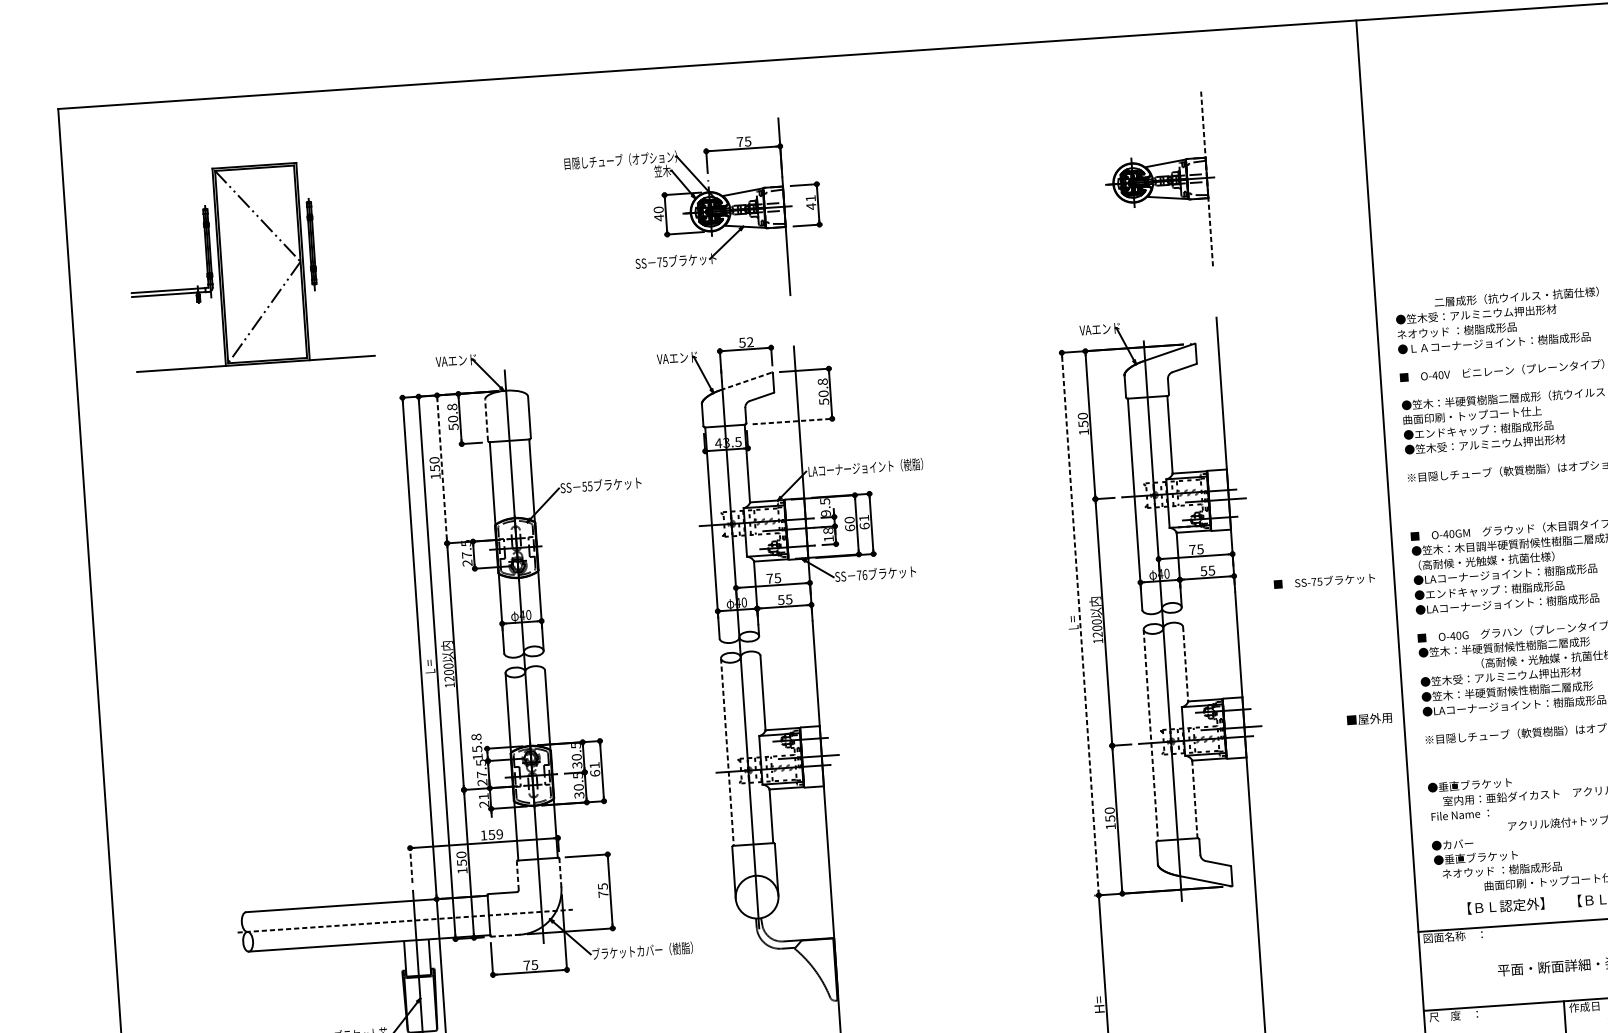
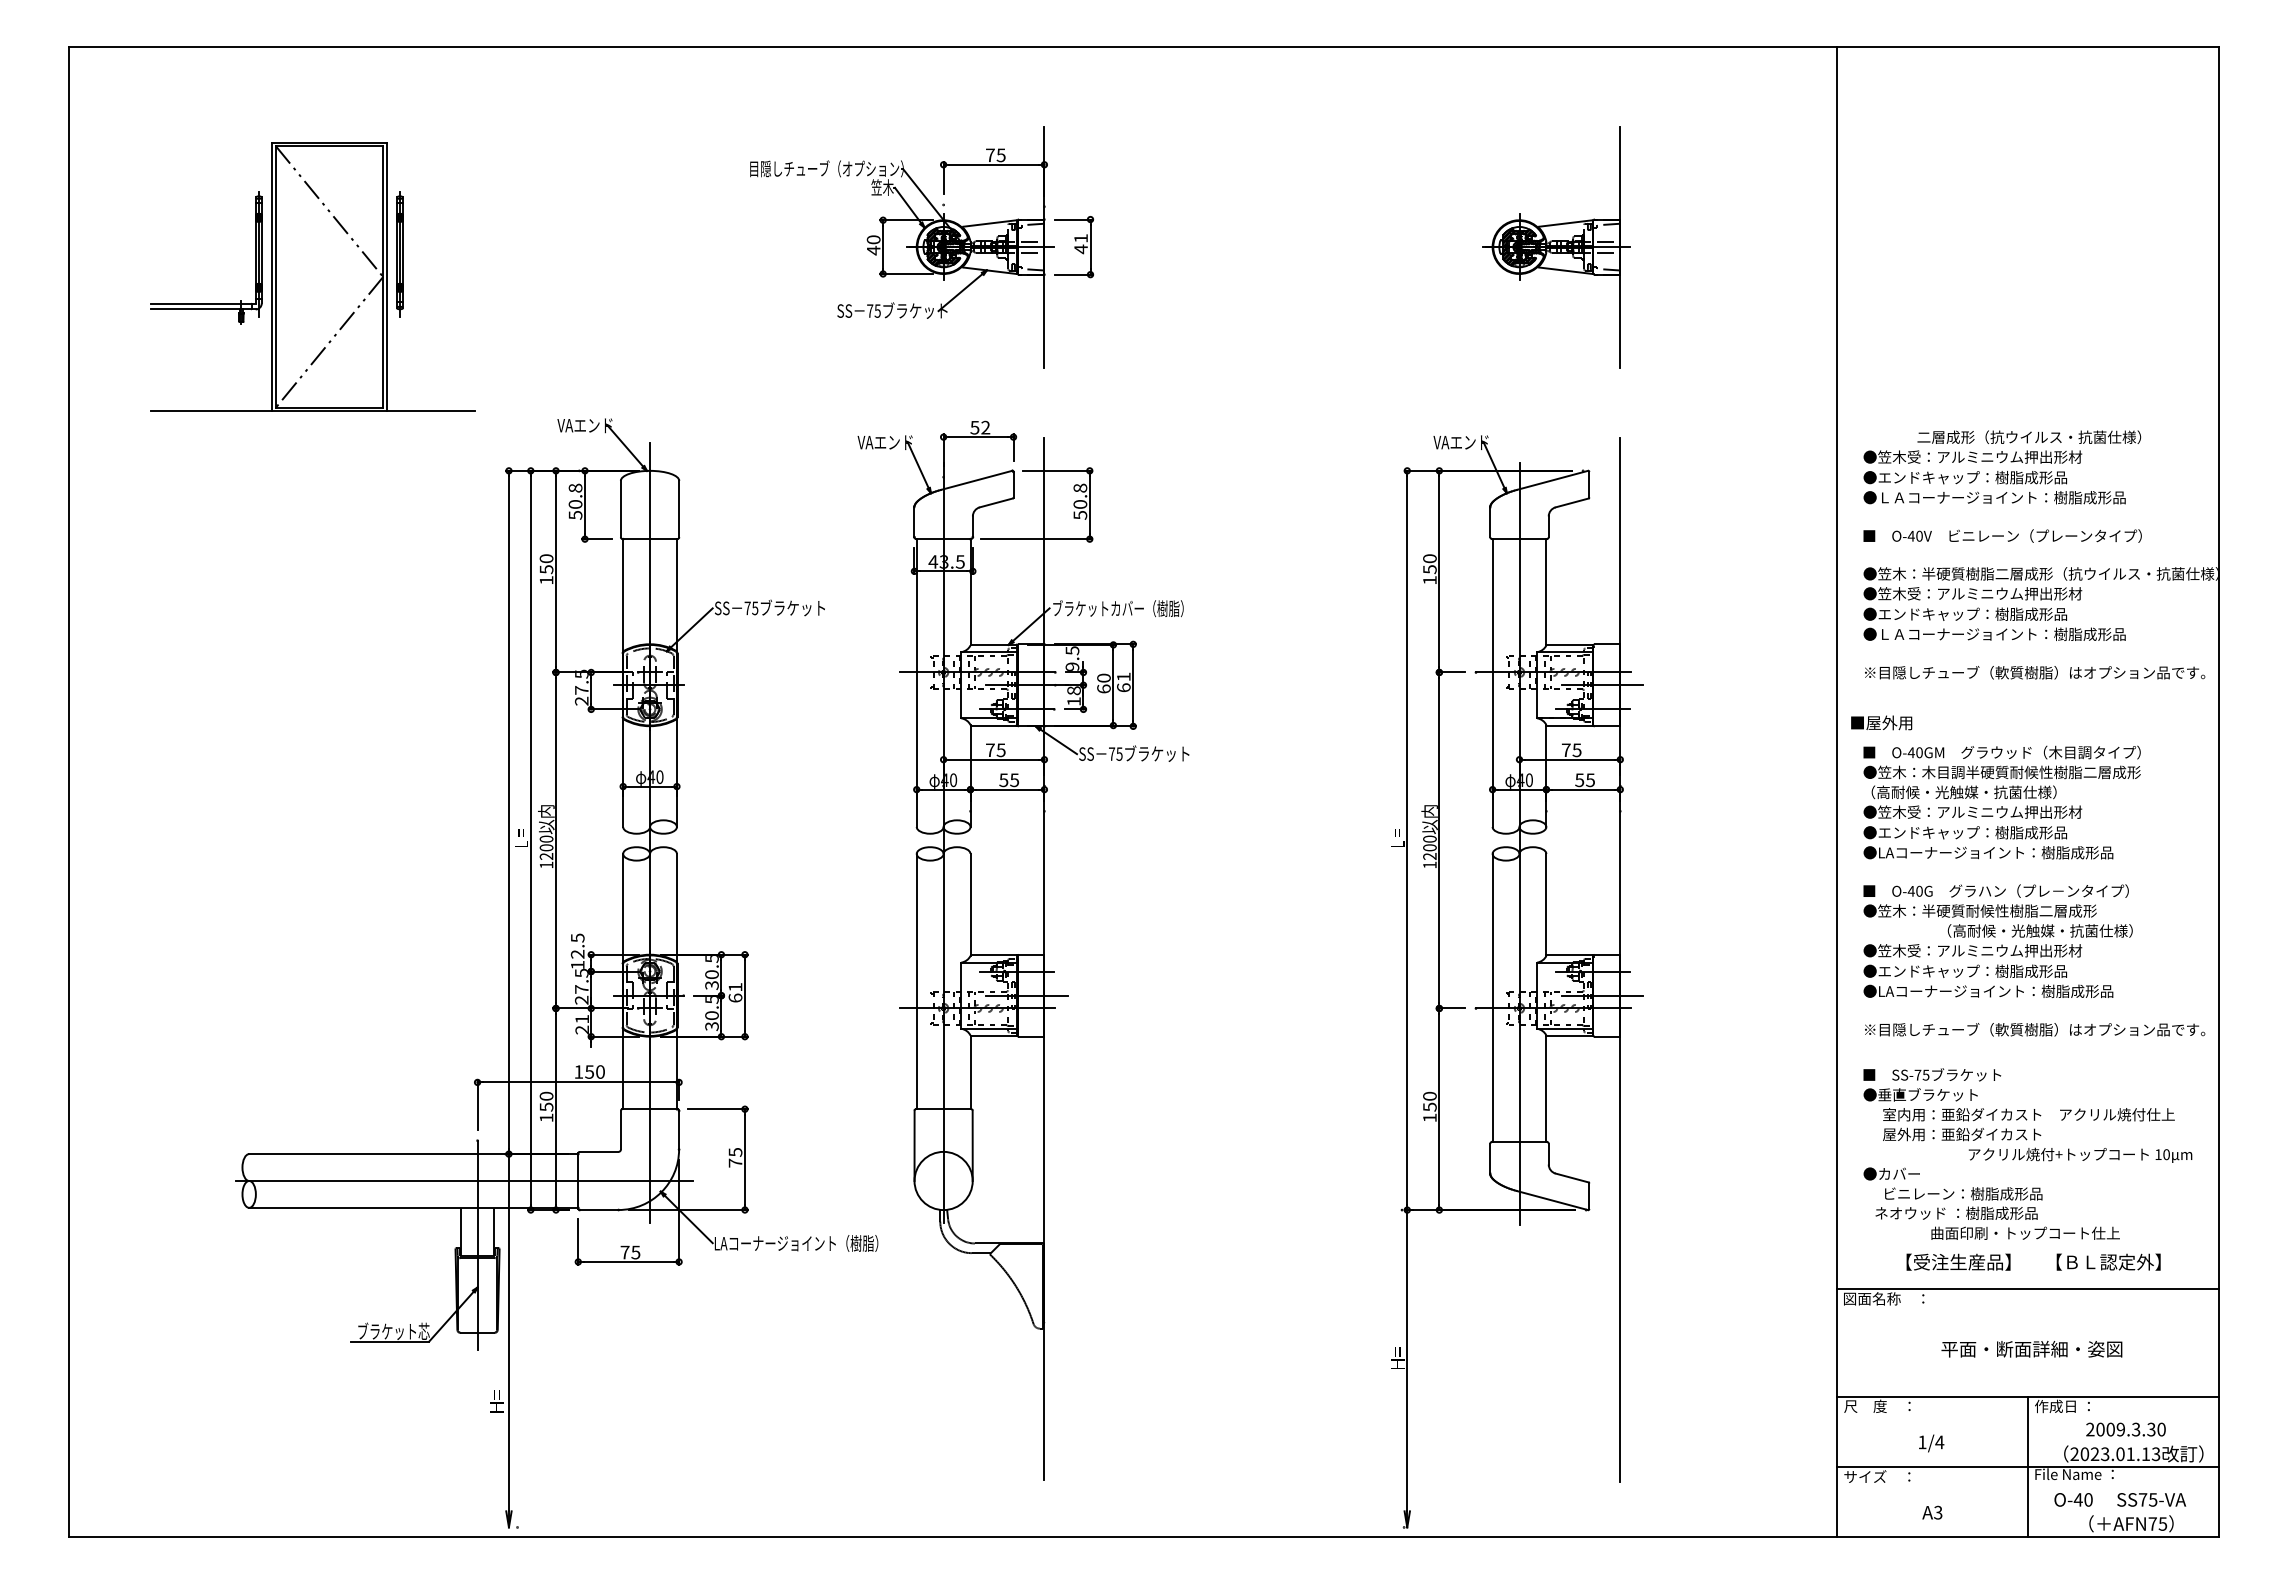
line: (1207, 177) -> (1620, 246), dashed -> solid
text: (1471, 329) -> (1965, 477), ネオウッド ：樹脂成形品 -> ●エンドキャップ：樹脂成形品
line: (746, 381) -> (976, 480), dashed -> solid
text: (1482, 414) -> (1972, 593), 曲面印刷・トップコート仕上 -> ●笠木受：アルミニウム押出形材
line: (486, 419) -> (620, 508), dashed -> solid
line: (793, 421) -> (1036, 539), dashed -> solid
text: (1506, 442) -> (2001, 633), ●笠木受：アルミニウム押出形材 -> ●ＬＡコーナージョイント：樹脂成形品
text: (865, 467) -> (1130, 608), LAコーナージョイント（樹脂） -> ブラケットカバー（樹脂）
line: (441, 469) -> (555, 571), dashed -> solid
text: (584, 486) -> (747, 608), 55 -> 75
text: (1510, 573) -> (1995, 811), ●LAコーナージョイント：樹脂成形品 -> ●笠木受：アルミニウム押出形材
text: (864, 574) -> (1119, 753), 76 -> 75
text: (1324, 580) -> (1932, 1074), moved
line: (1080, 624) -> (1407, 840), dashed -> solid
line: (1185, 664) -> (1546, 904), dashed -> solid
text: (1512, 690) -> (1987, 970), ●笠木：半硬質耐候性樹脂二層成形 -> ●エンドキャップ：樹脂成形品
text: (1369, 718) -> (1881, 722), moved
line: (1150, 735) -> (1492, 997), dashed -> solid
text: (476, 742) -> (577, 945), 15.8 -> 12.5
line: (727, 752) -> (916, 981), dashed -> solid
line: (1194, 799) -> (1546, 1088), dashed -> solid
text: (1495, 812) -> (1953, 1134), File Name ： -> 屋外用：亜鉛ダイカスト
text: (499, 833) -> (600, 1071), 159 -> 150
text: (1498, 855) -> (1953, 1193), ●垂直ブラケット -> ビニレーン：樹脂成形品
line: (411, 864) -> (477, 1104), dashed -> solid
line: (560, 872) -> (679, 1129), dashed -> solid
line: (518, 875) -> (621, 1129), dashed -> solid
text: (1505, 905) -> (1958, 1261), 【ＢＬ認定外】 -> 【受注生産品】
line: (405, 920) -> (464, 1180), dashed -> solid
line: (505, 936) -> (598, 1210), dashed -> solid
text: (652, 950) -> (796, 1243), ブラケットカバー（樹脂） -> LAコーナージョイント（樹脂）

